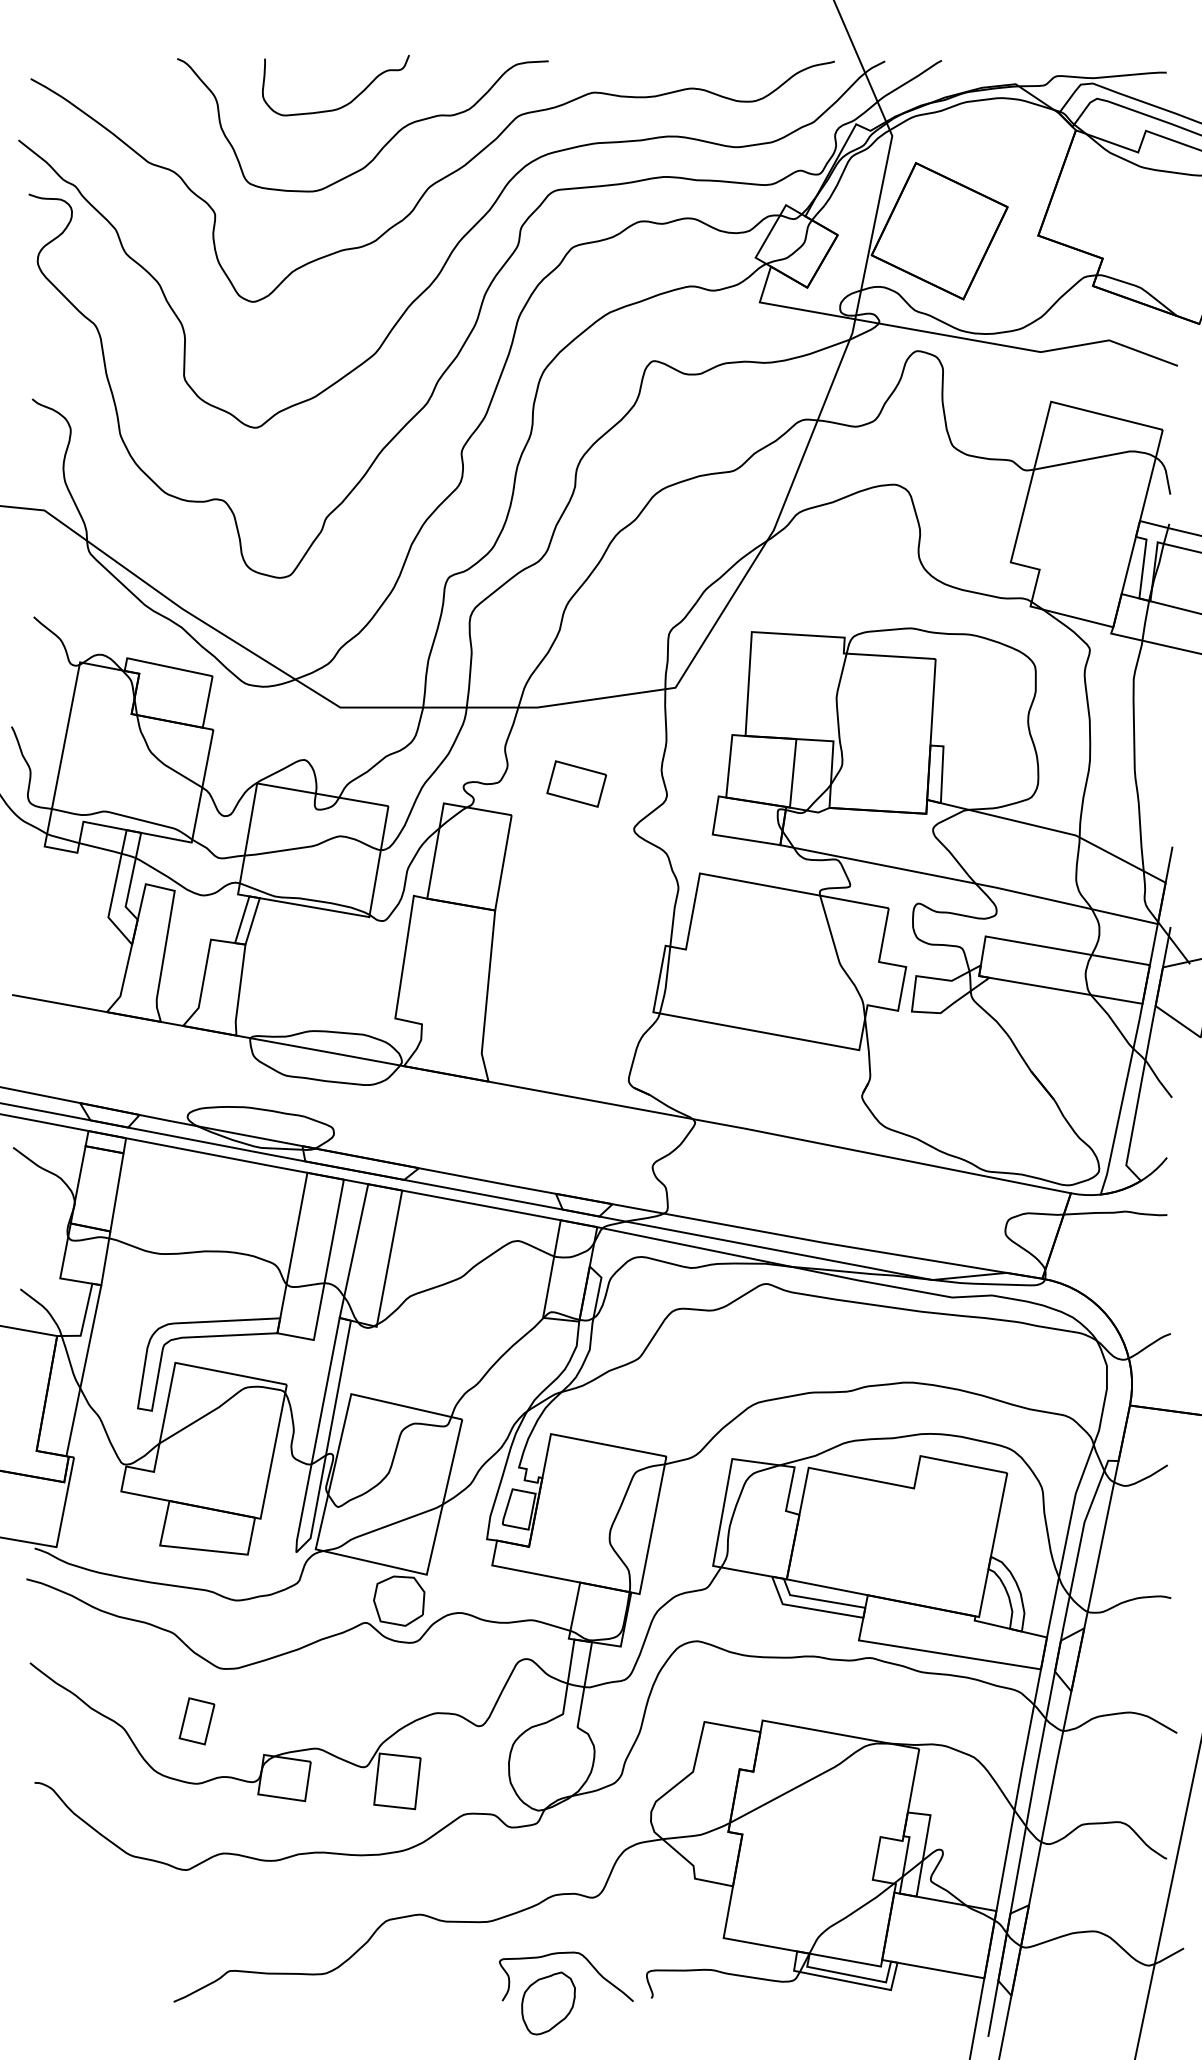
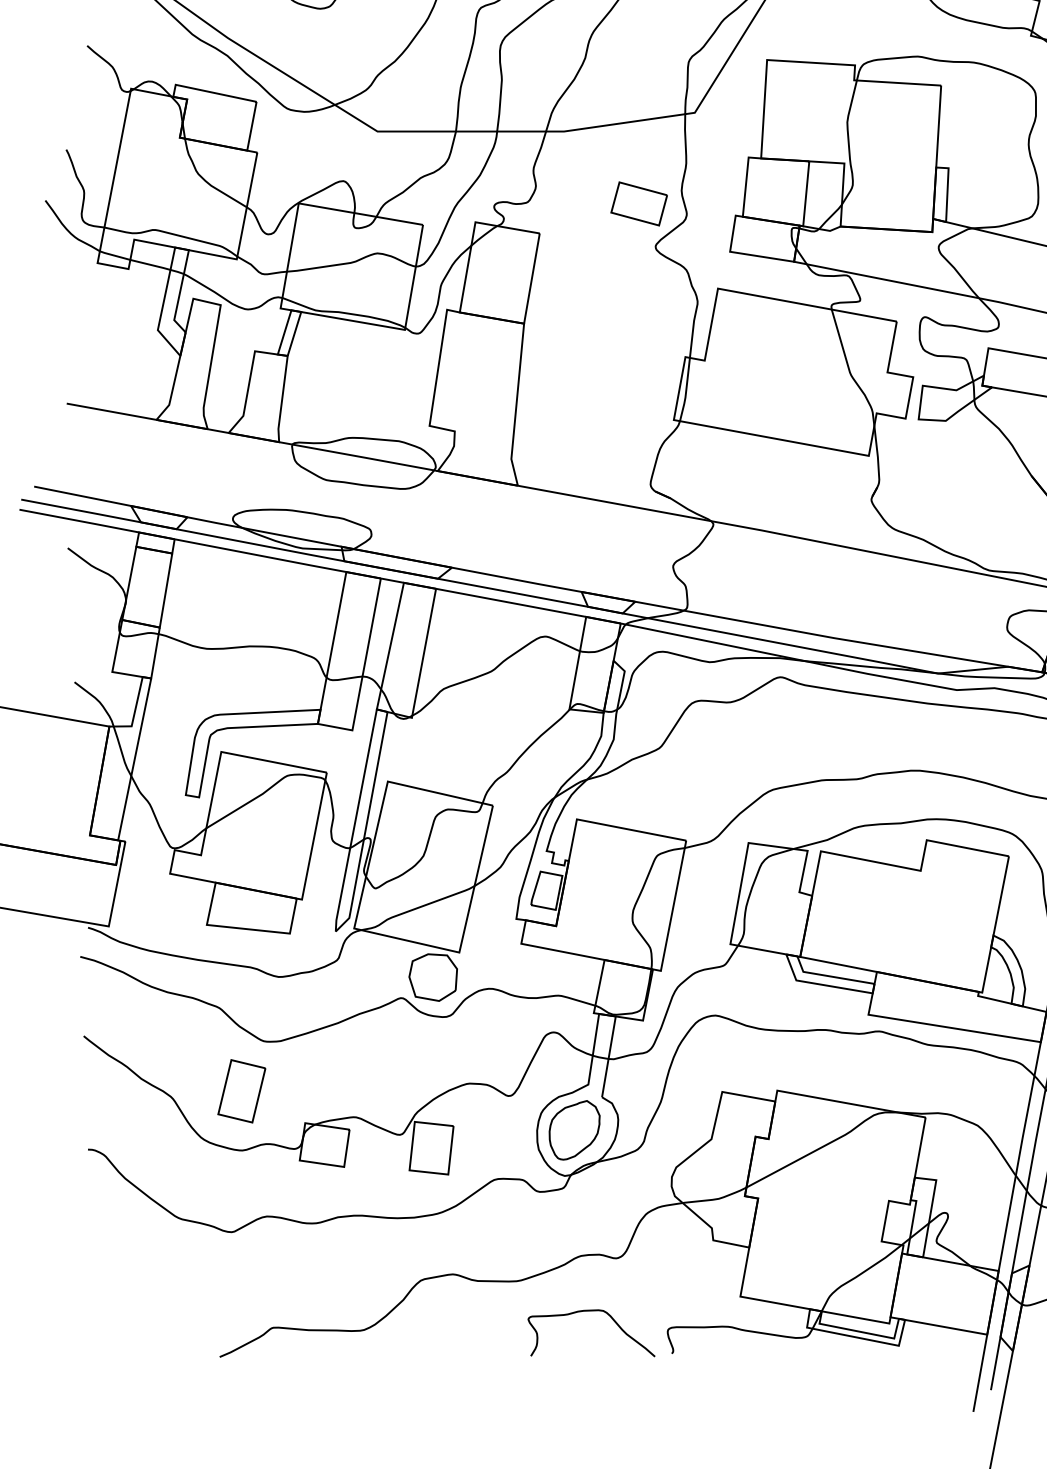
part: (576, 783) -> (638, 203), moved
part: (196, 1721) -> (241, 1091), size x1.43
part: (548, 2003) -> (574, 1130), moved

